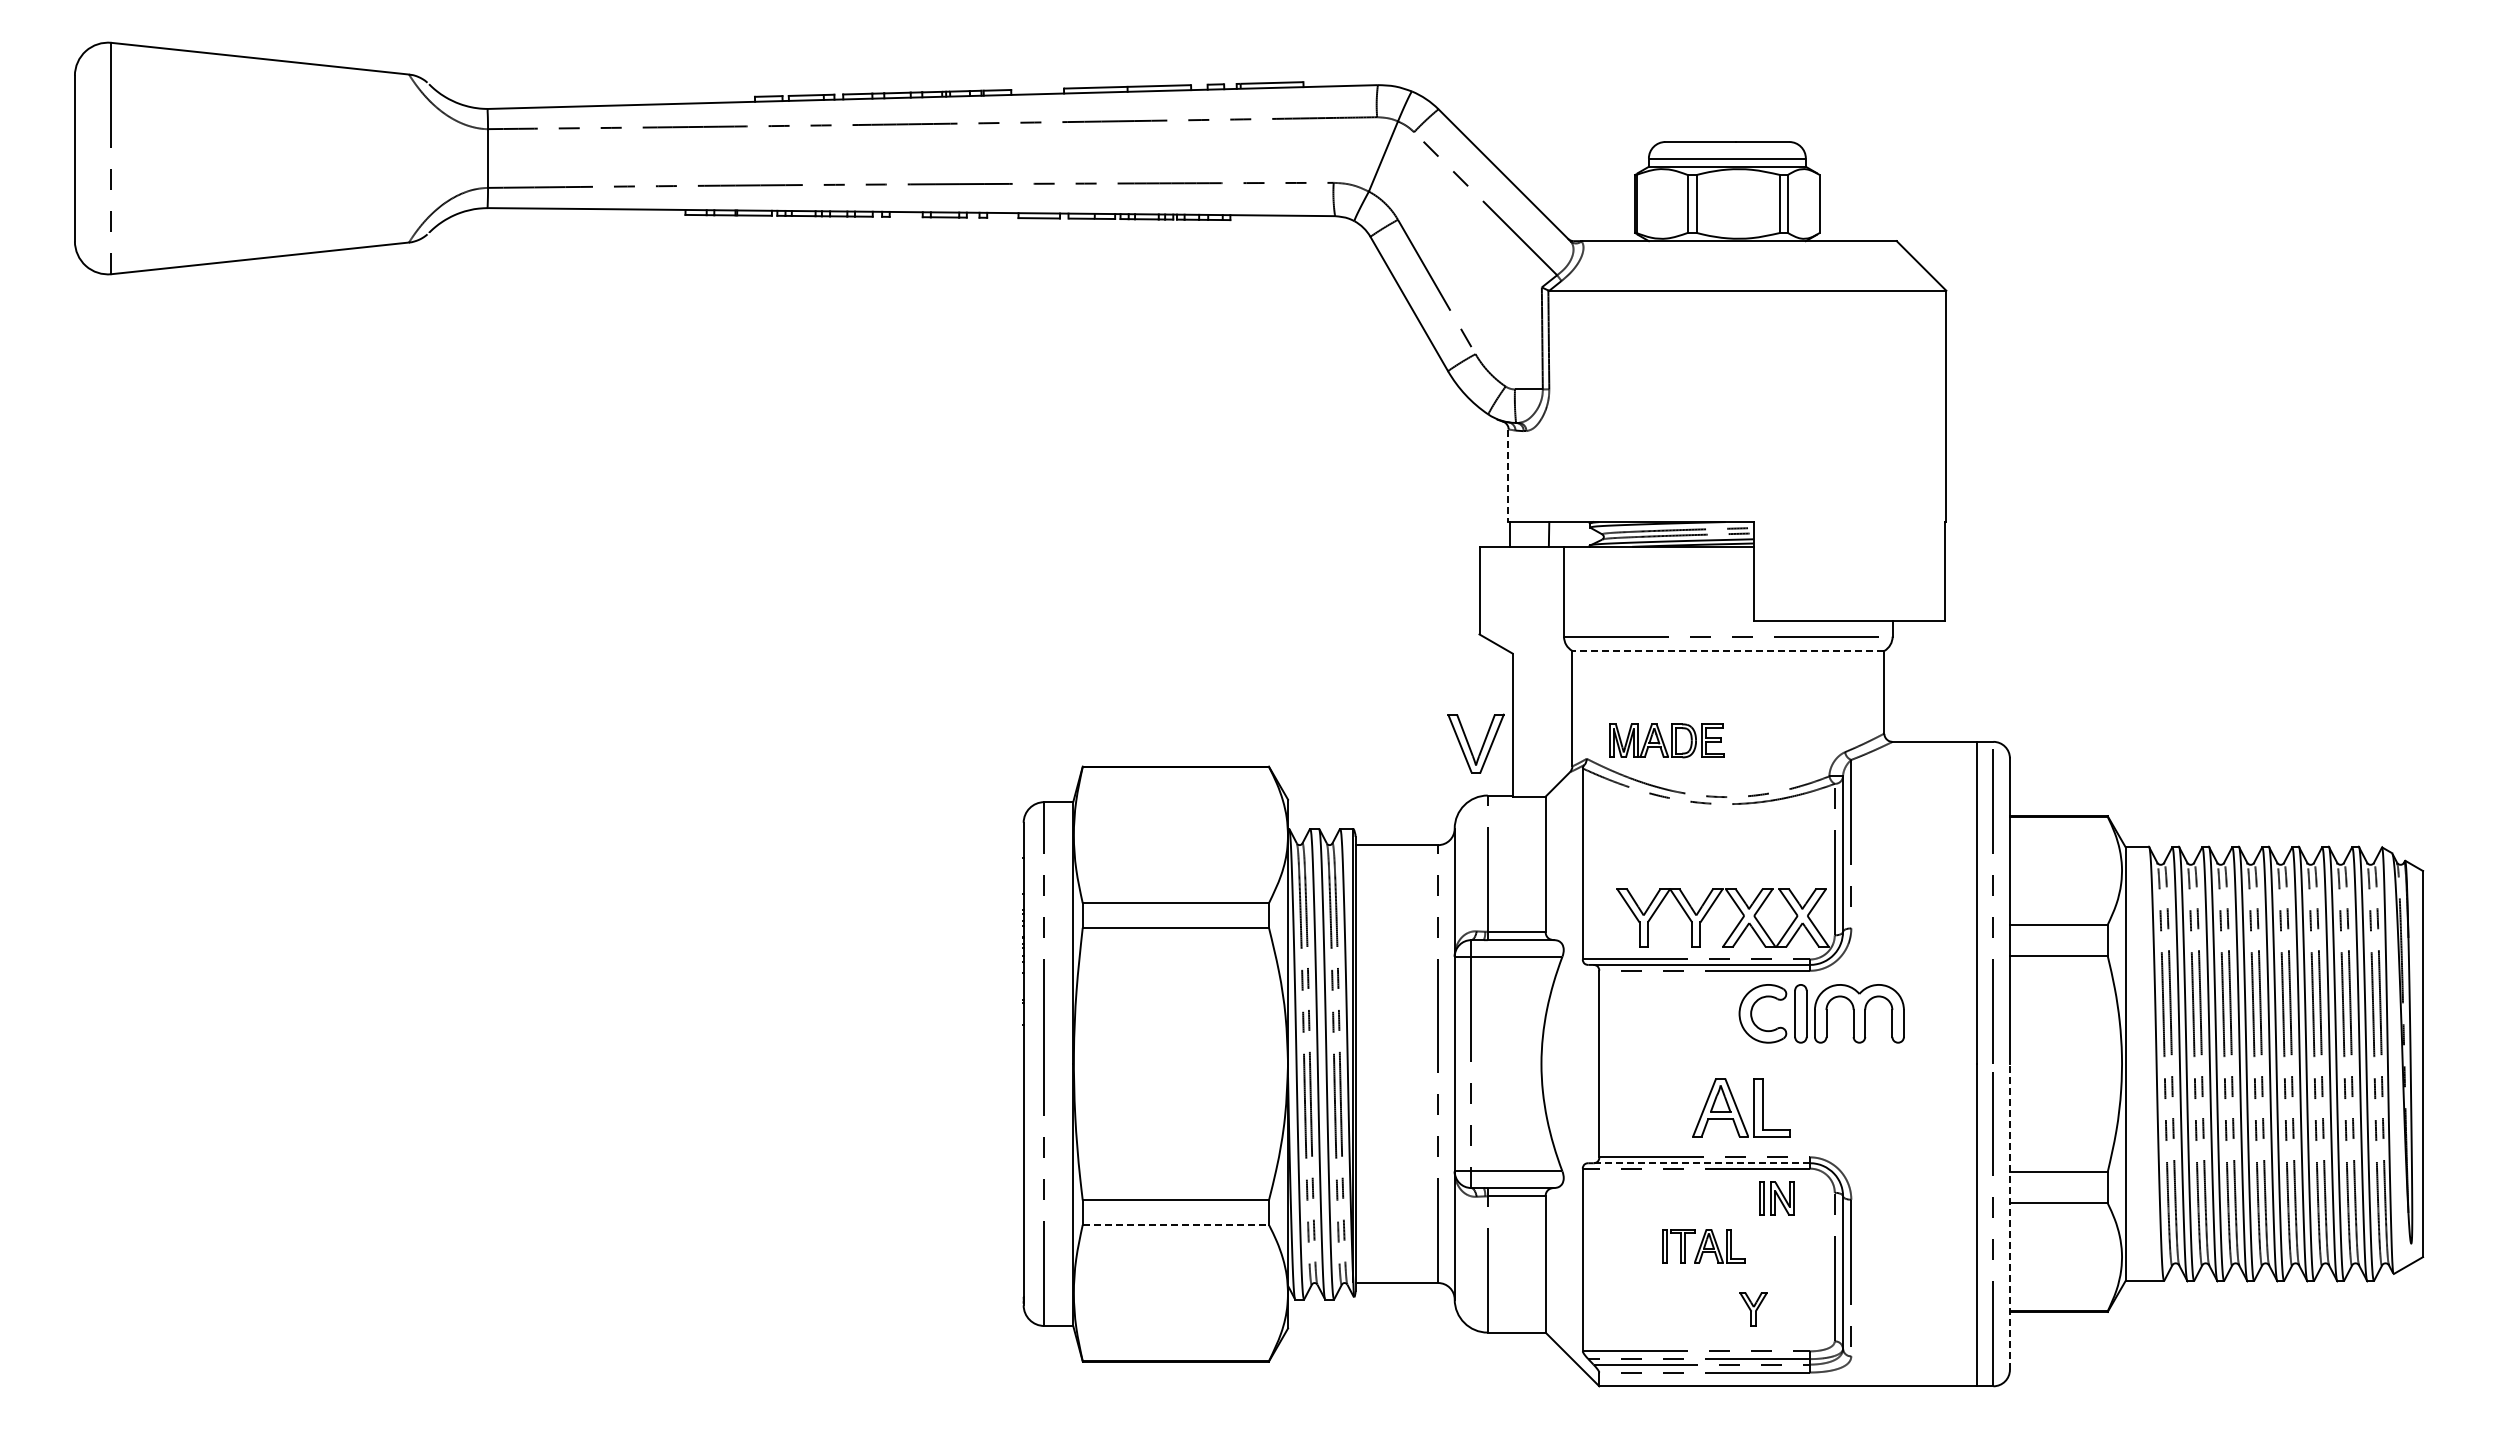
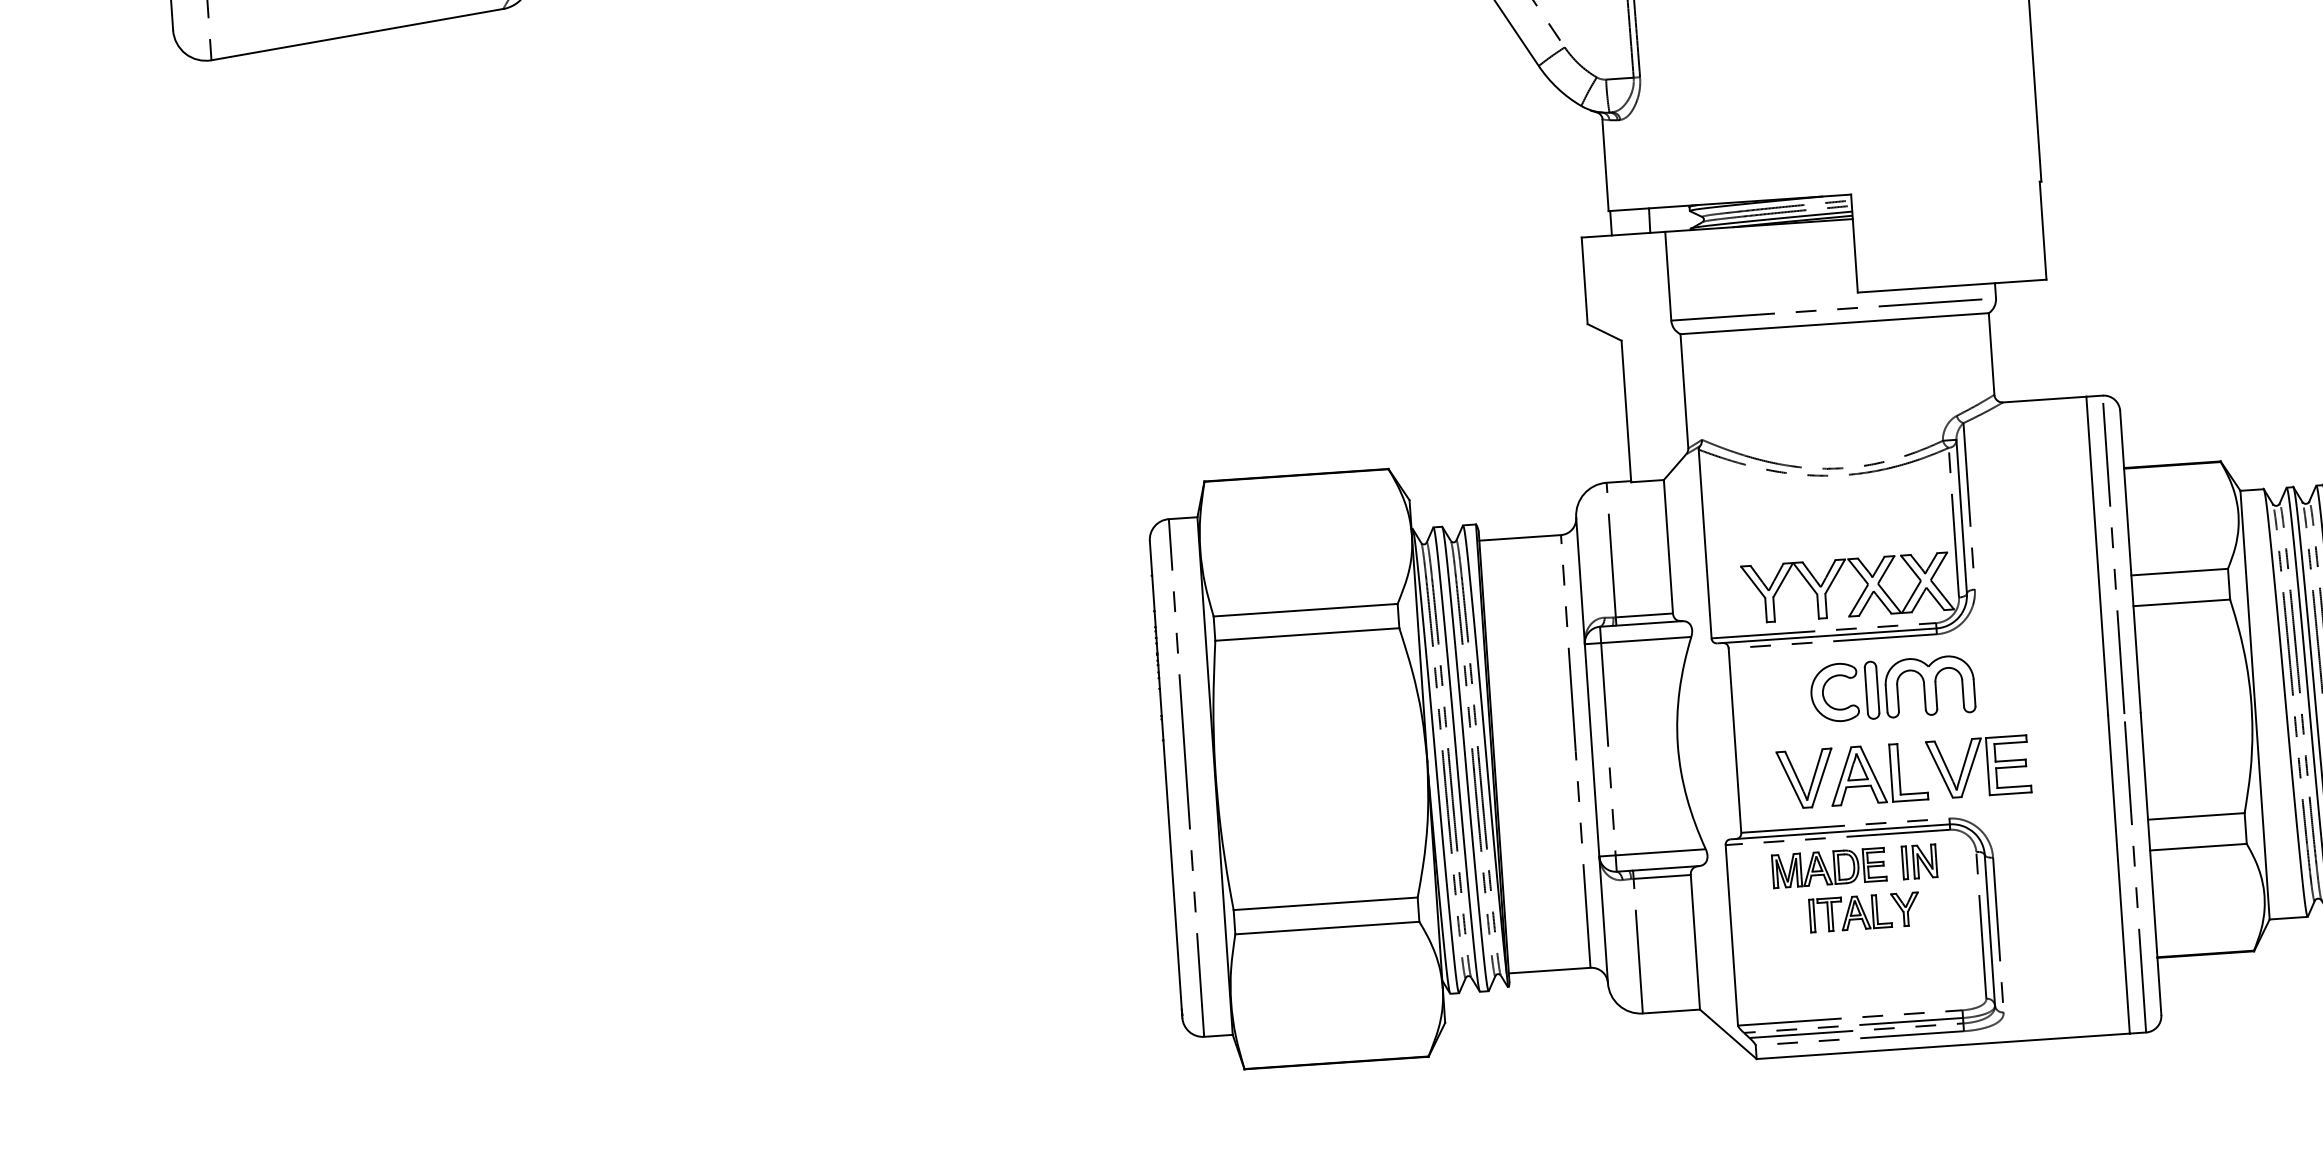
line: (1508, 476) -> (1605, 166), dashed -> solid
line: (1728, 650) -> (1834, 323), dashed -> solid
part: (1666, 740) -> (1829, 867), moved
part: (1475, 743) -> (1805, 778), moved
part: (1821, 1013) -> (1892, 688), moved
part: (1842, 1107) -> (1978, 767), added
line: (1701, 1163) -> (1842, 831), dashed -> solid
line: (2009, 1216) -> (2150, 863), dashed -> solid
line: (1176, 1224) -> (1327, 927), dashed -> solid
part: (1753, 1309) -> (1905, 910), moved

